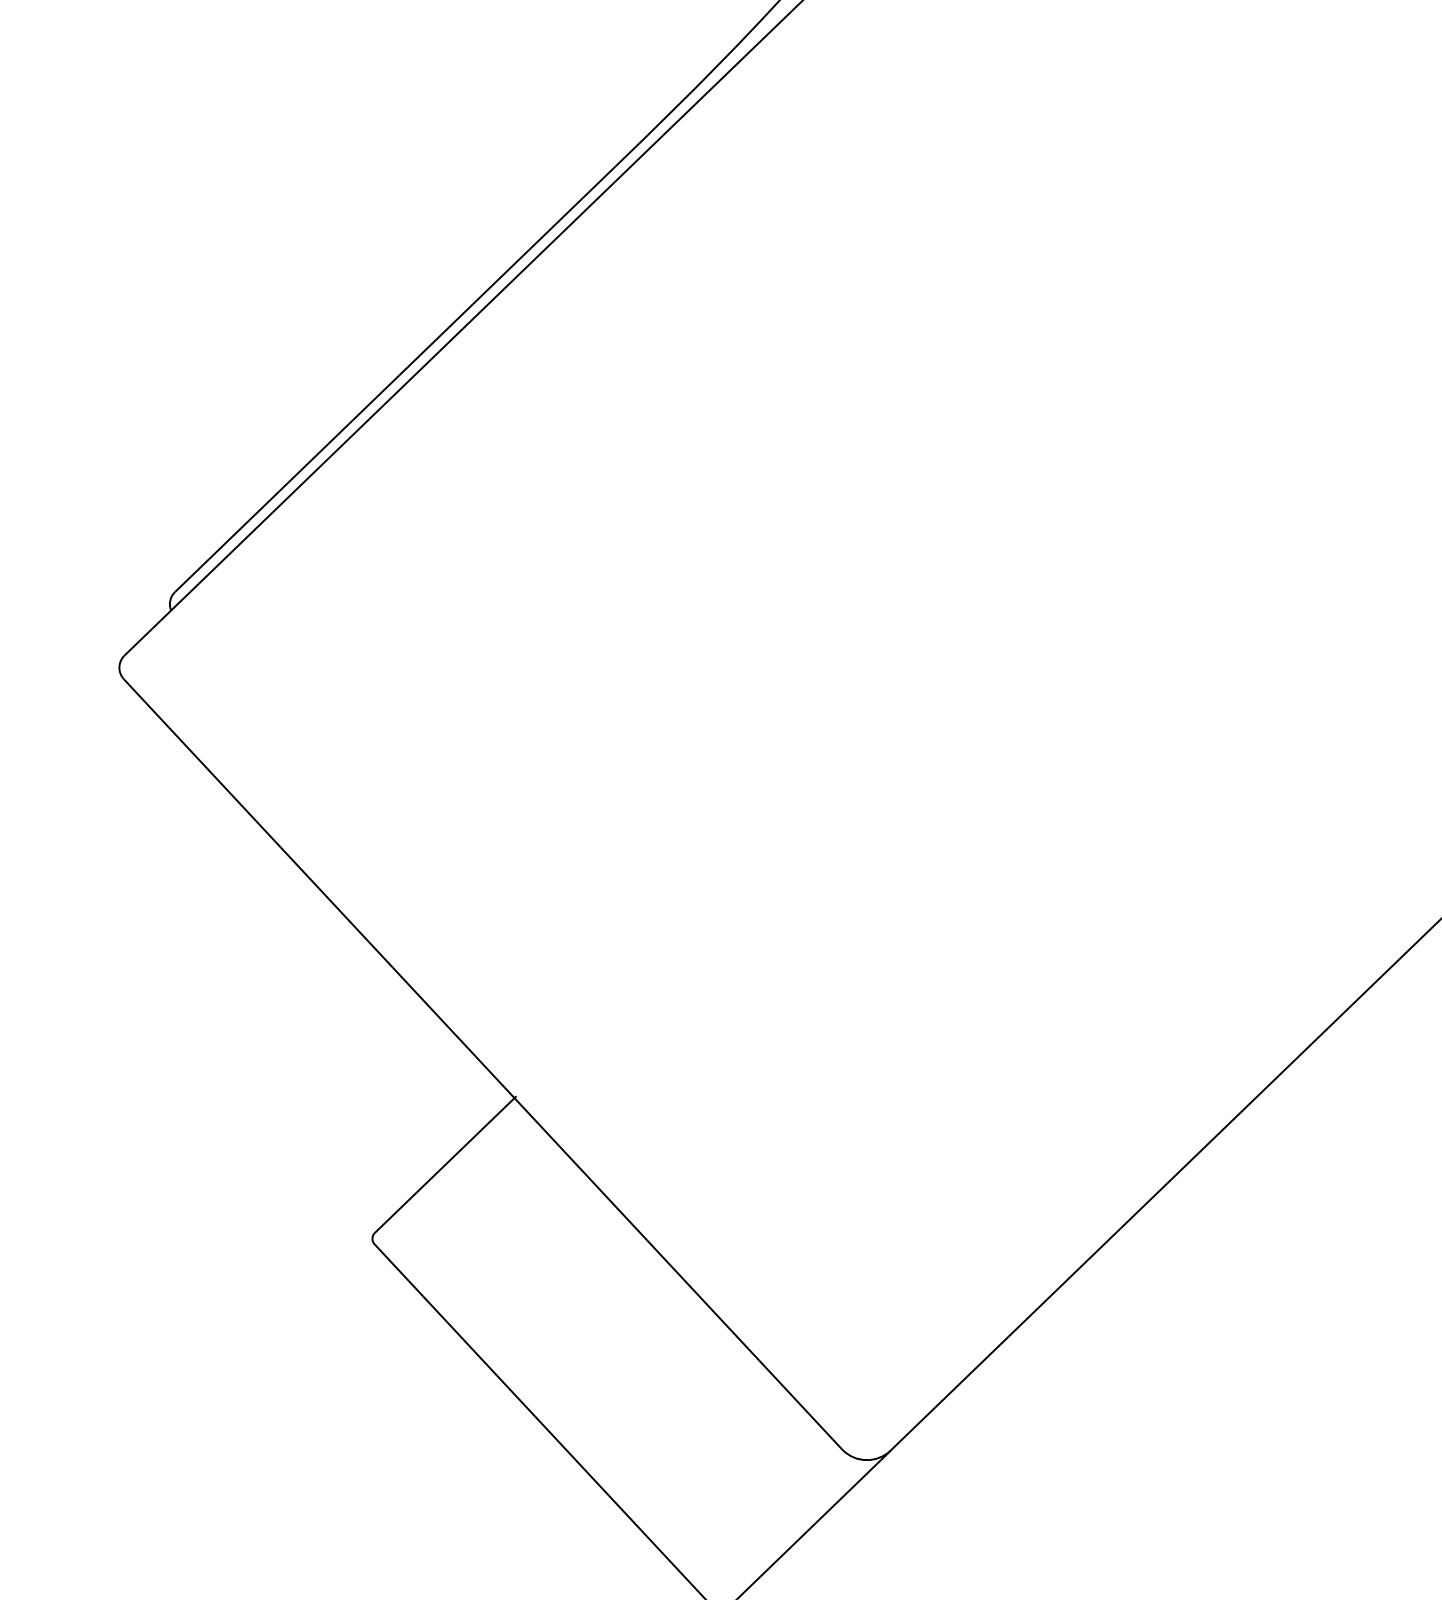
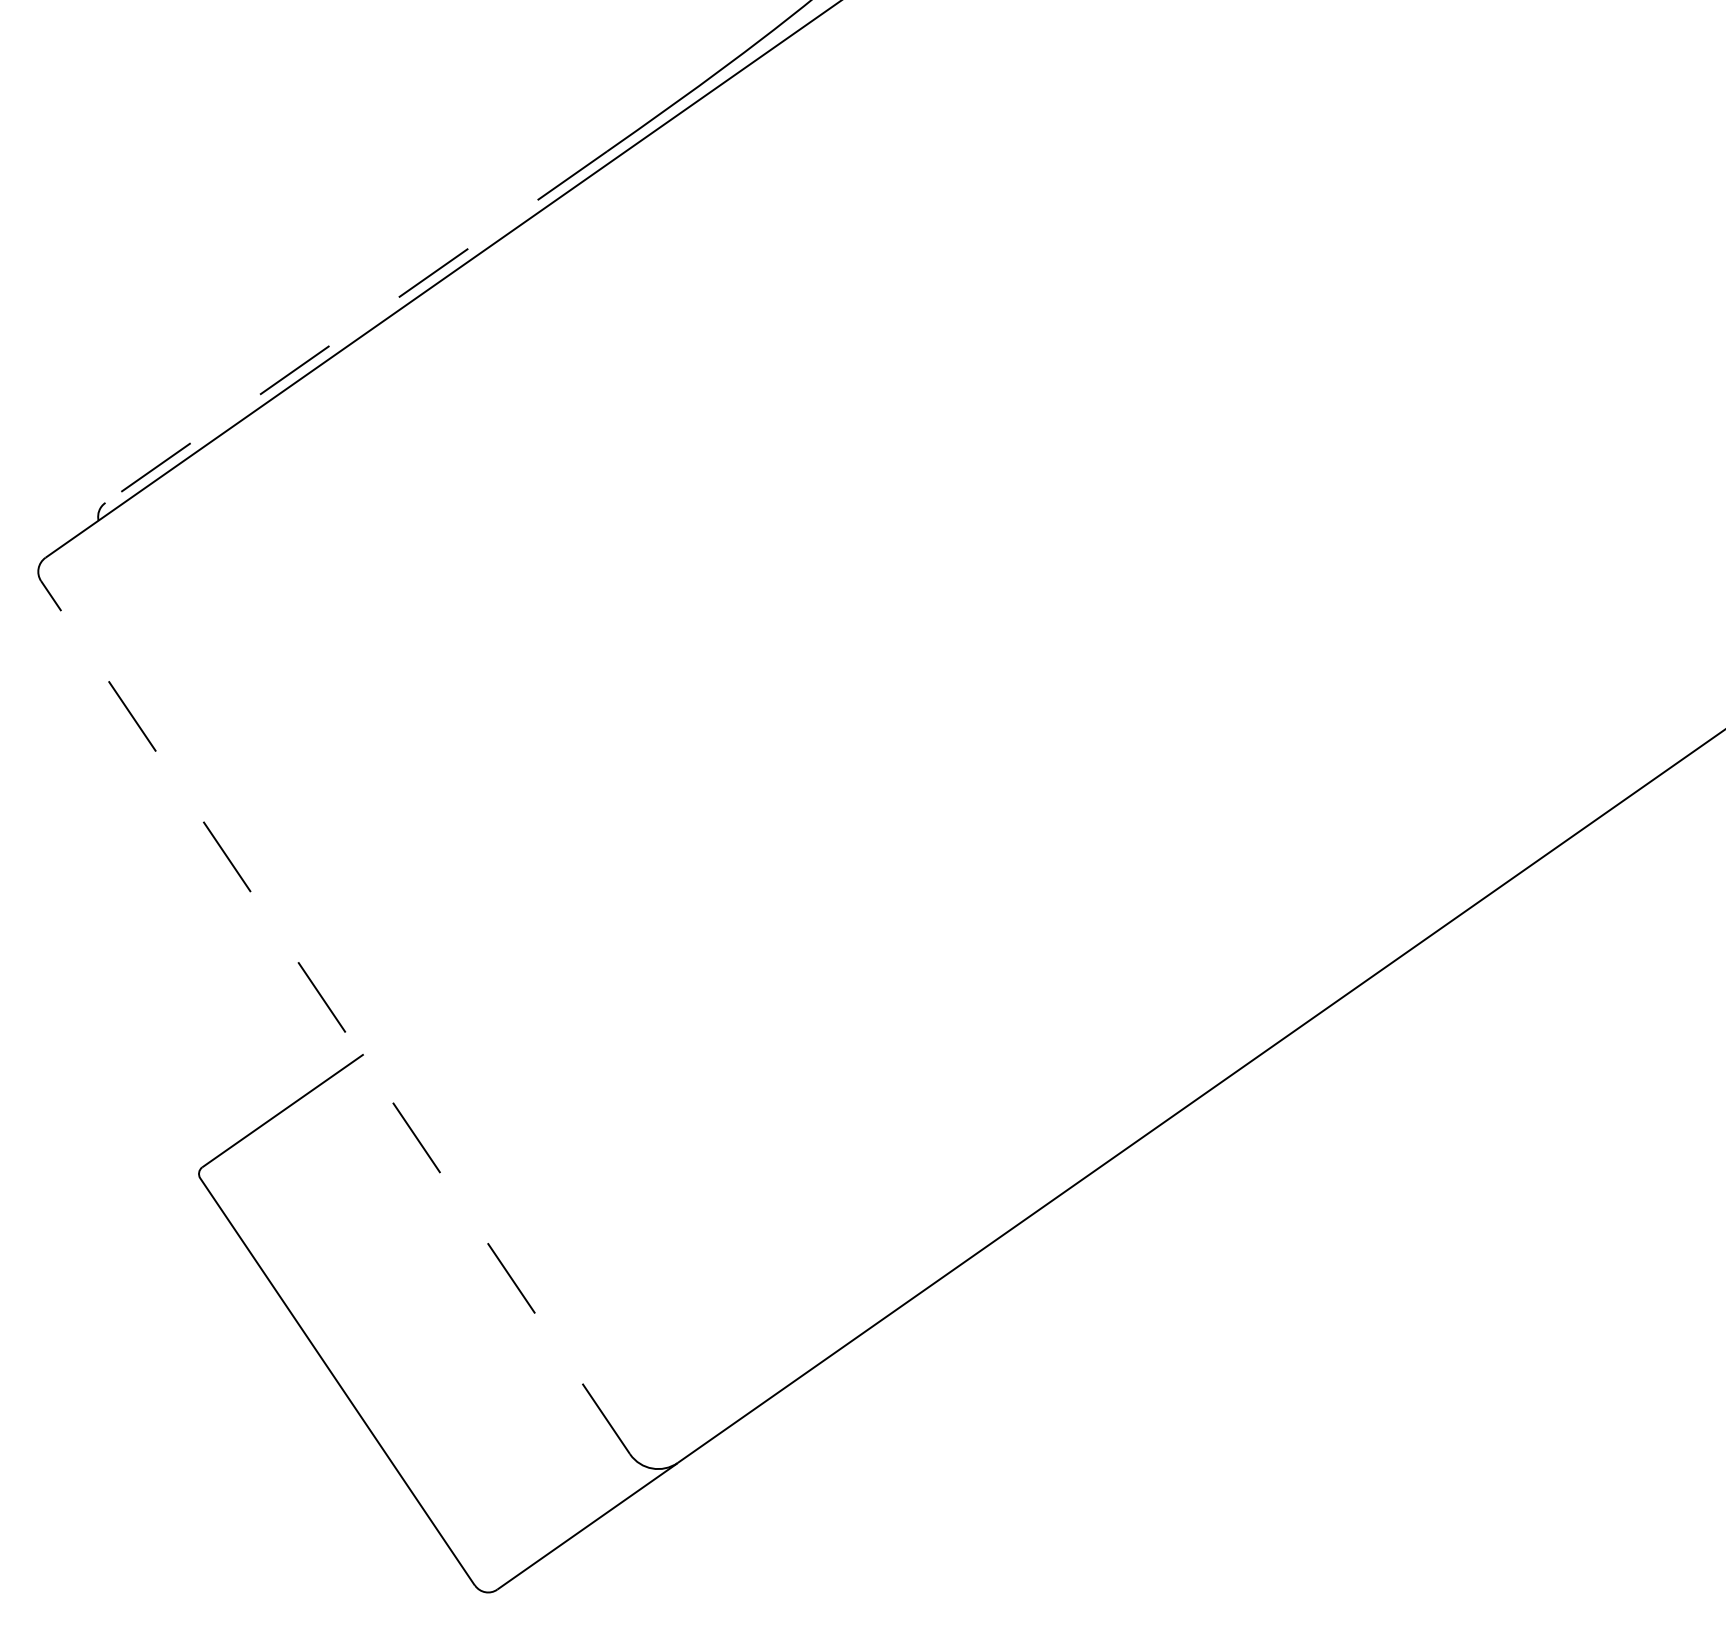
line: (394, 379) -> (355, 327), solid -> dashed
line: (482, 1064) -> (335, 1017), solid -> dashed

